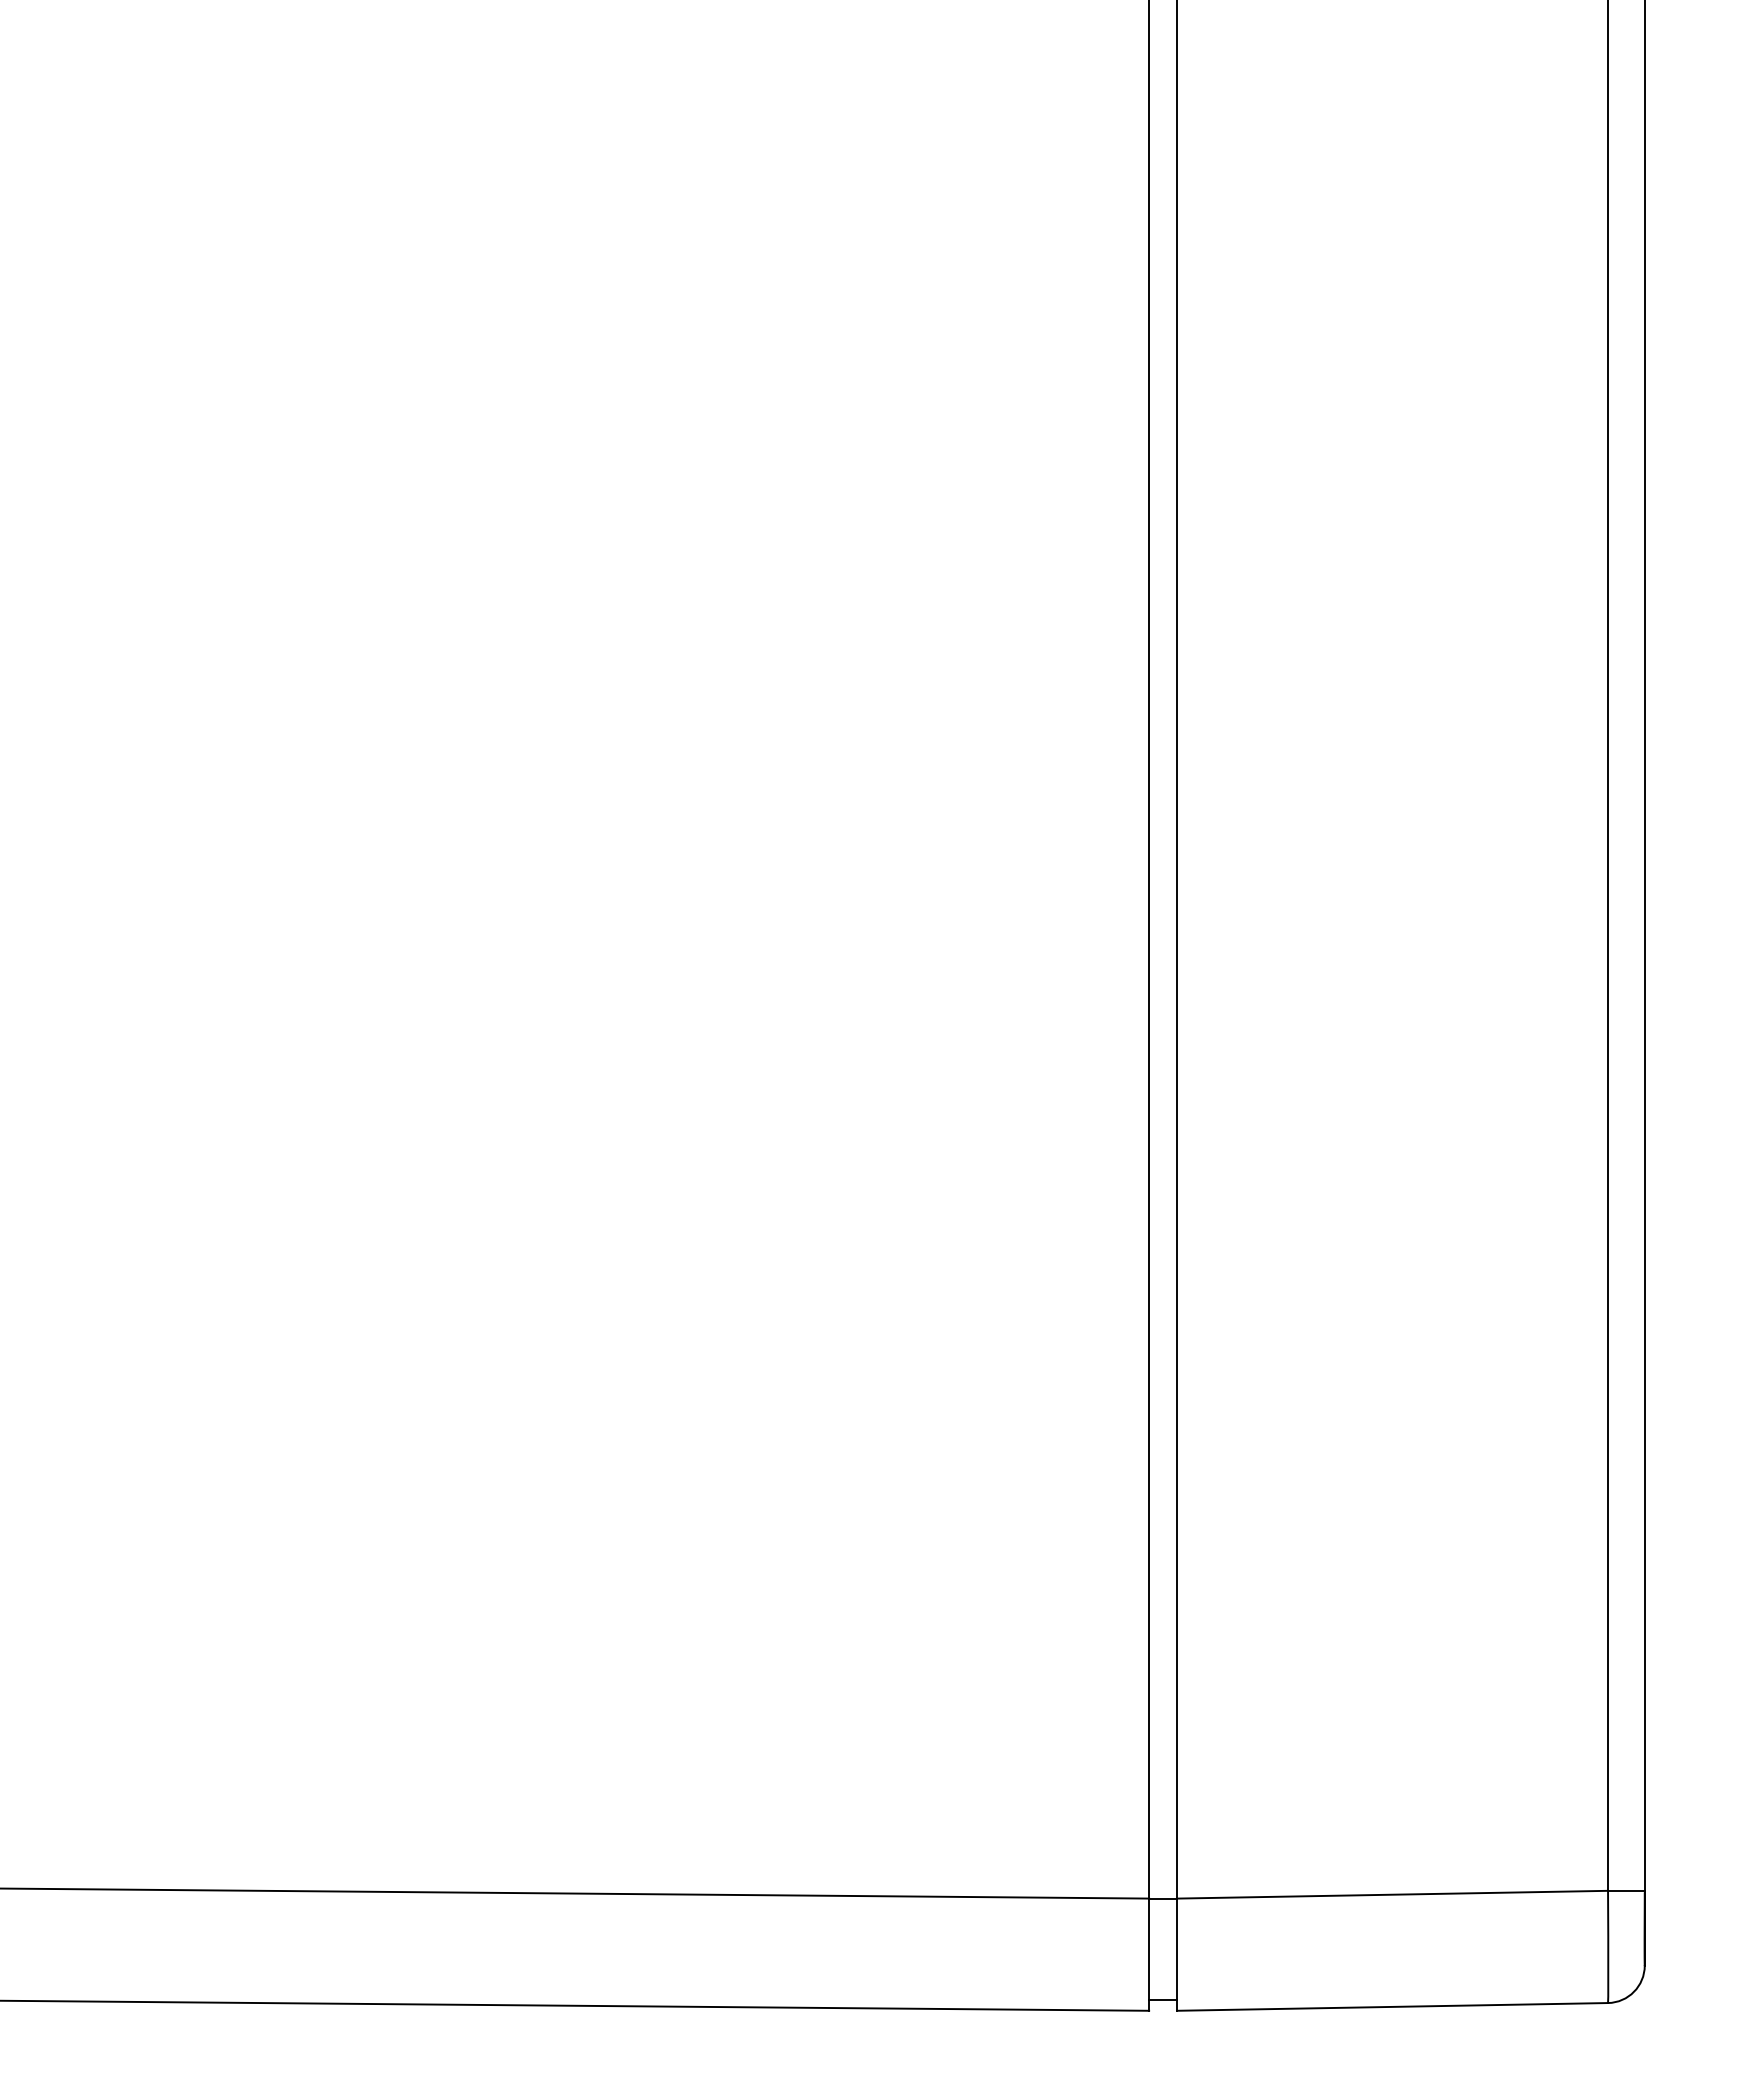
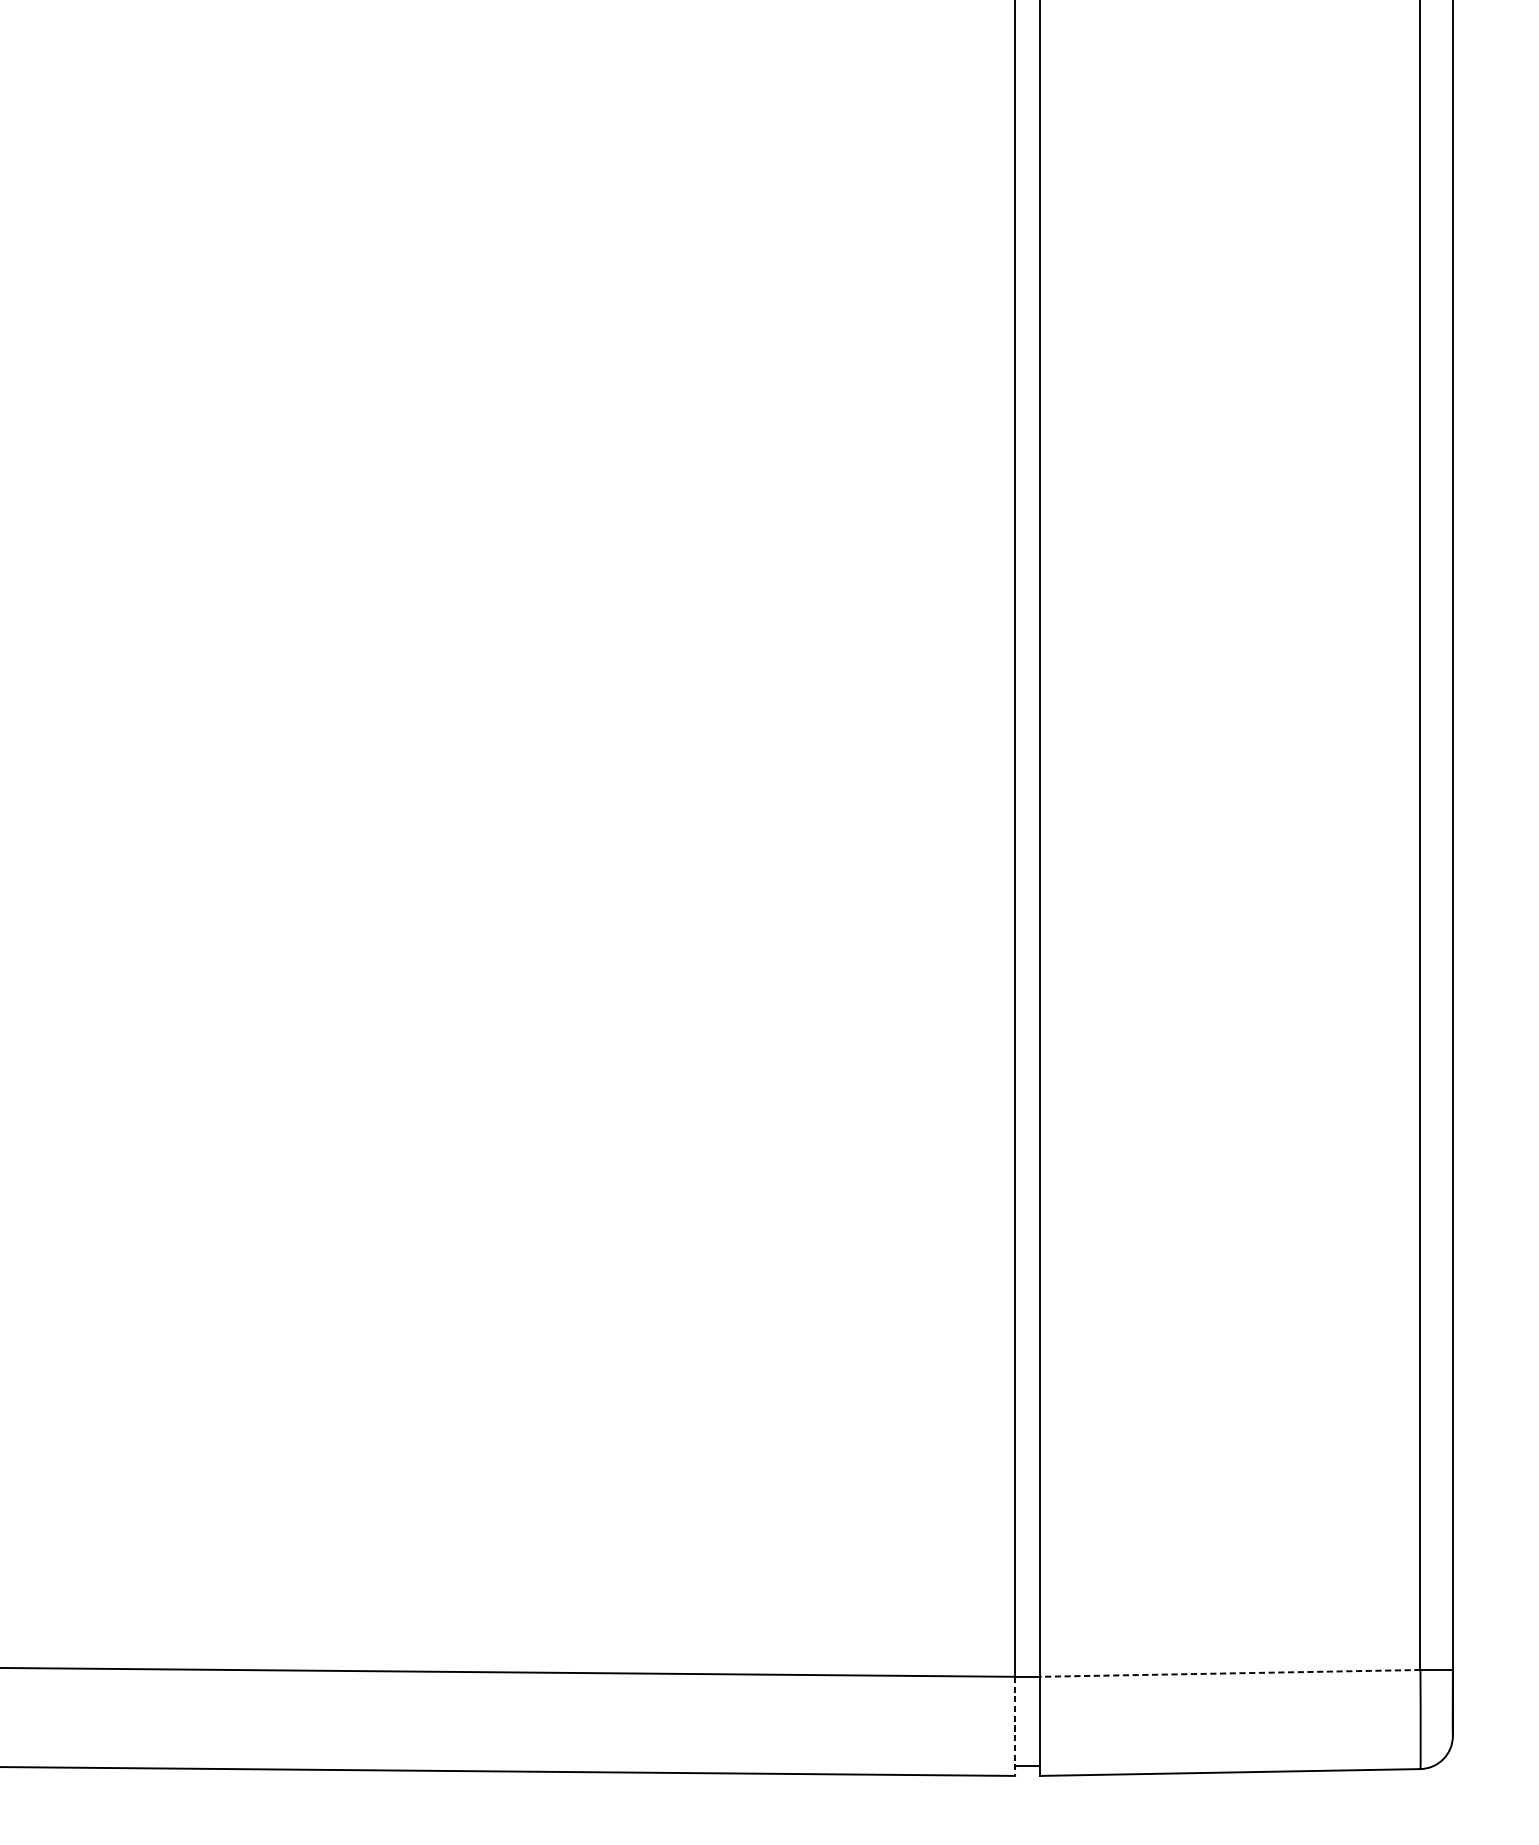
line: (1392, 1894) -> (1230, 1673), solid -> dashed
line: (1149, 1955) -> (1015, 1727), solid -> dashed

